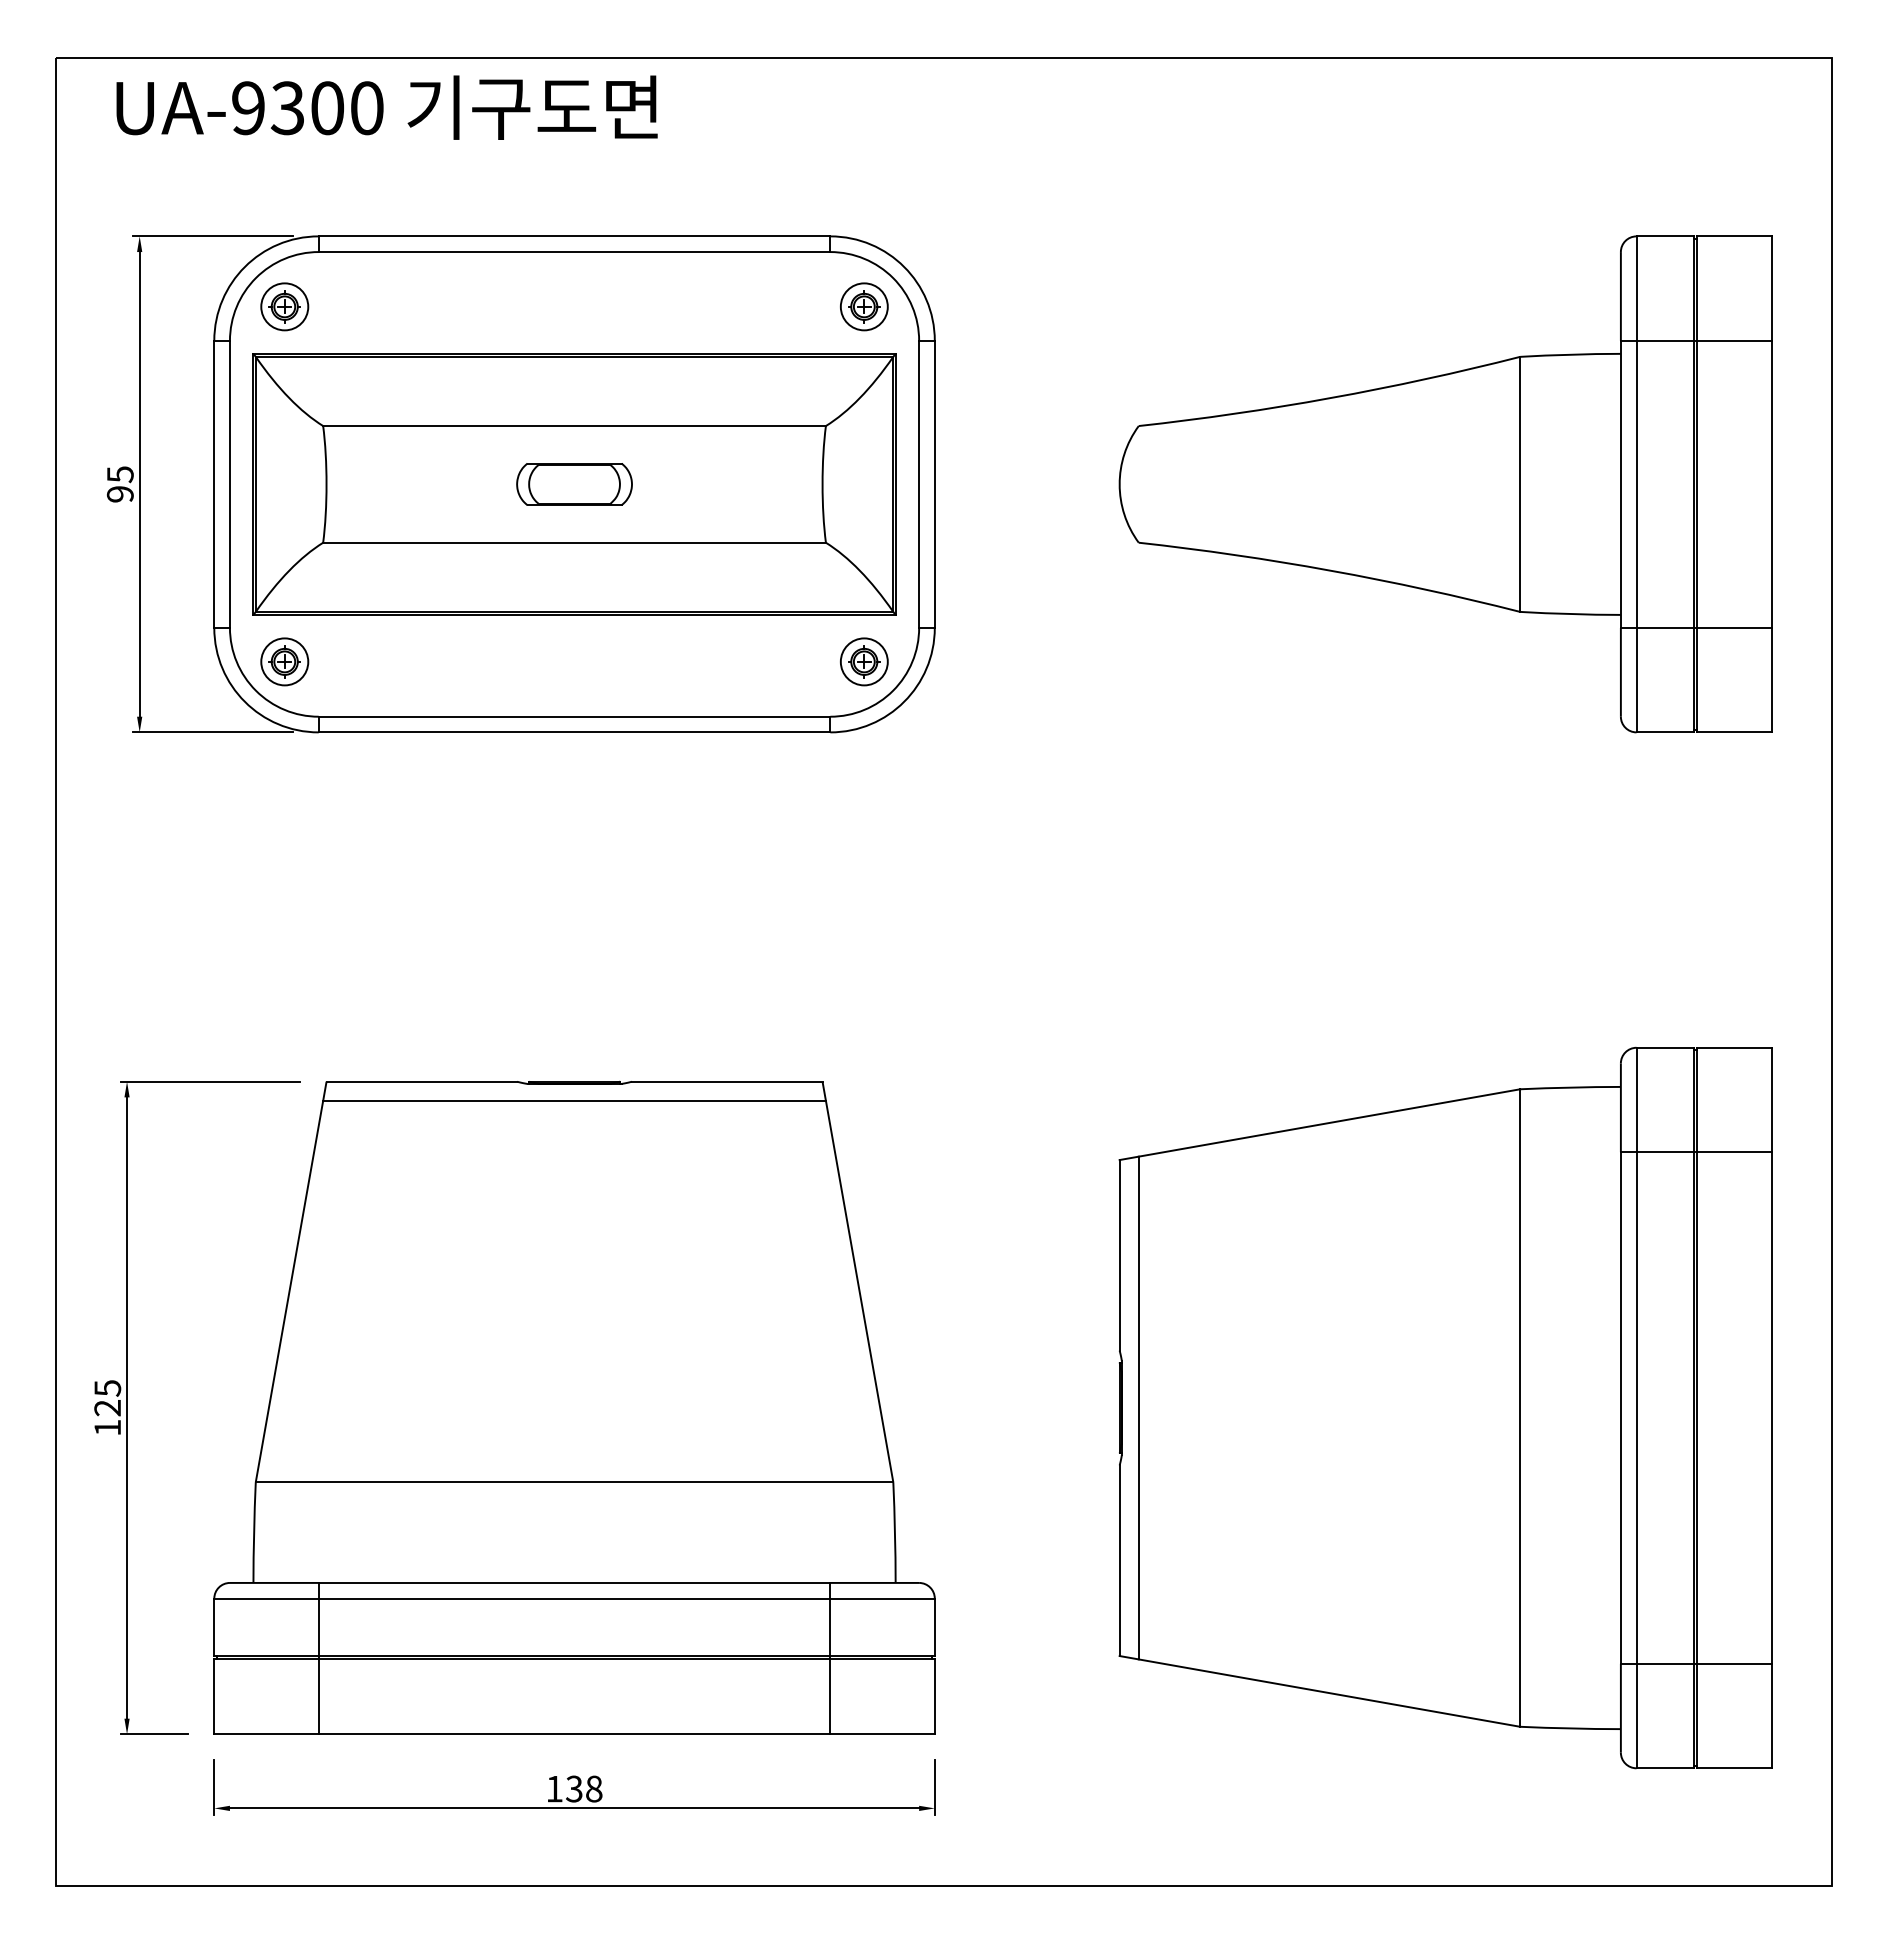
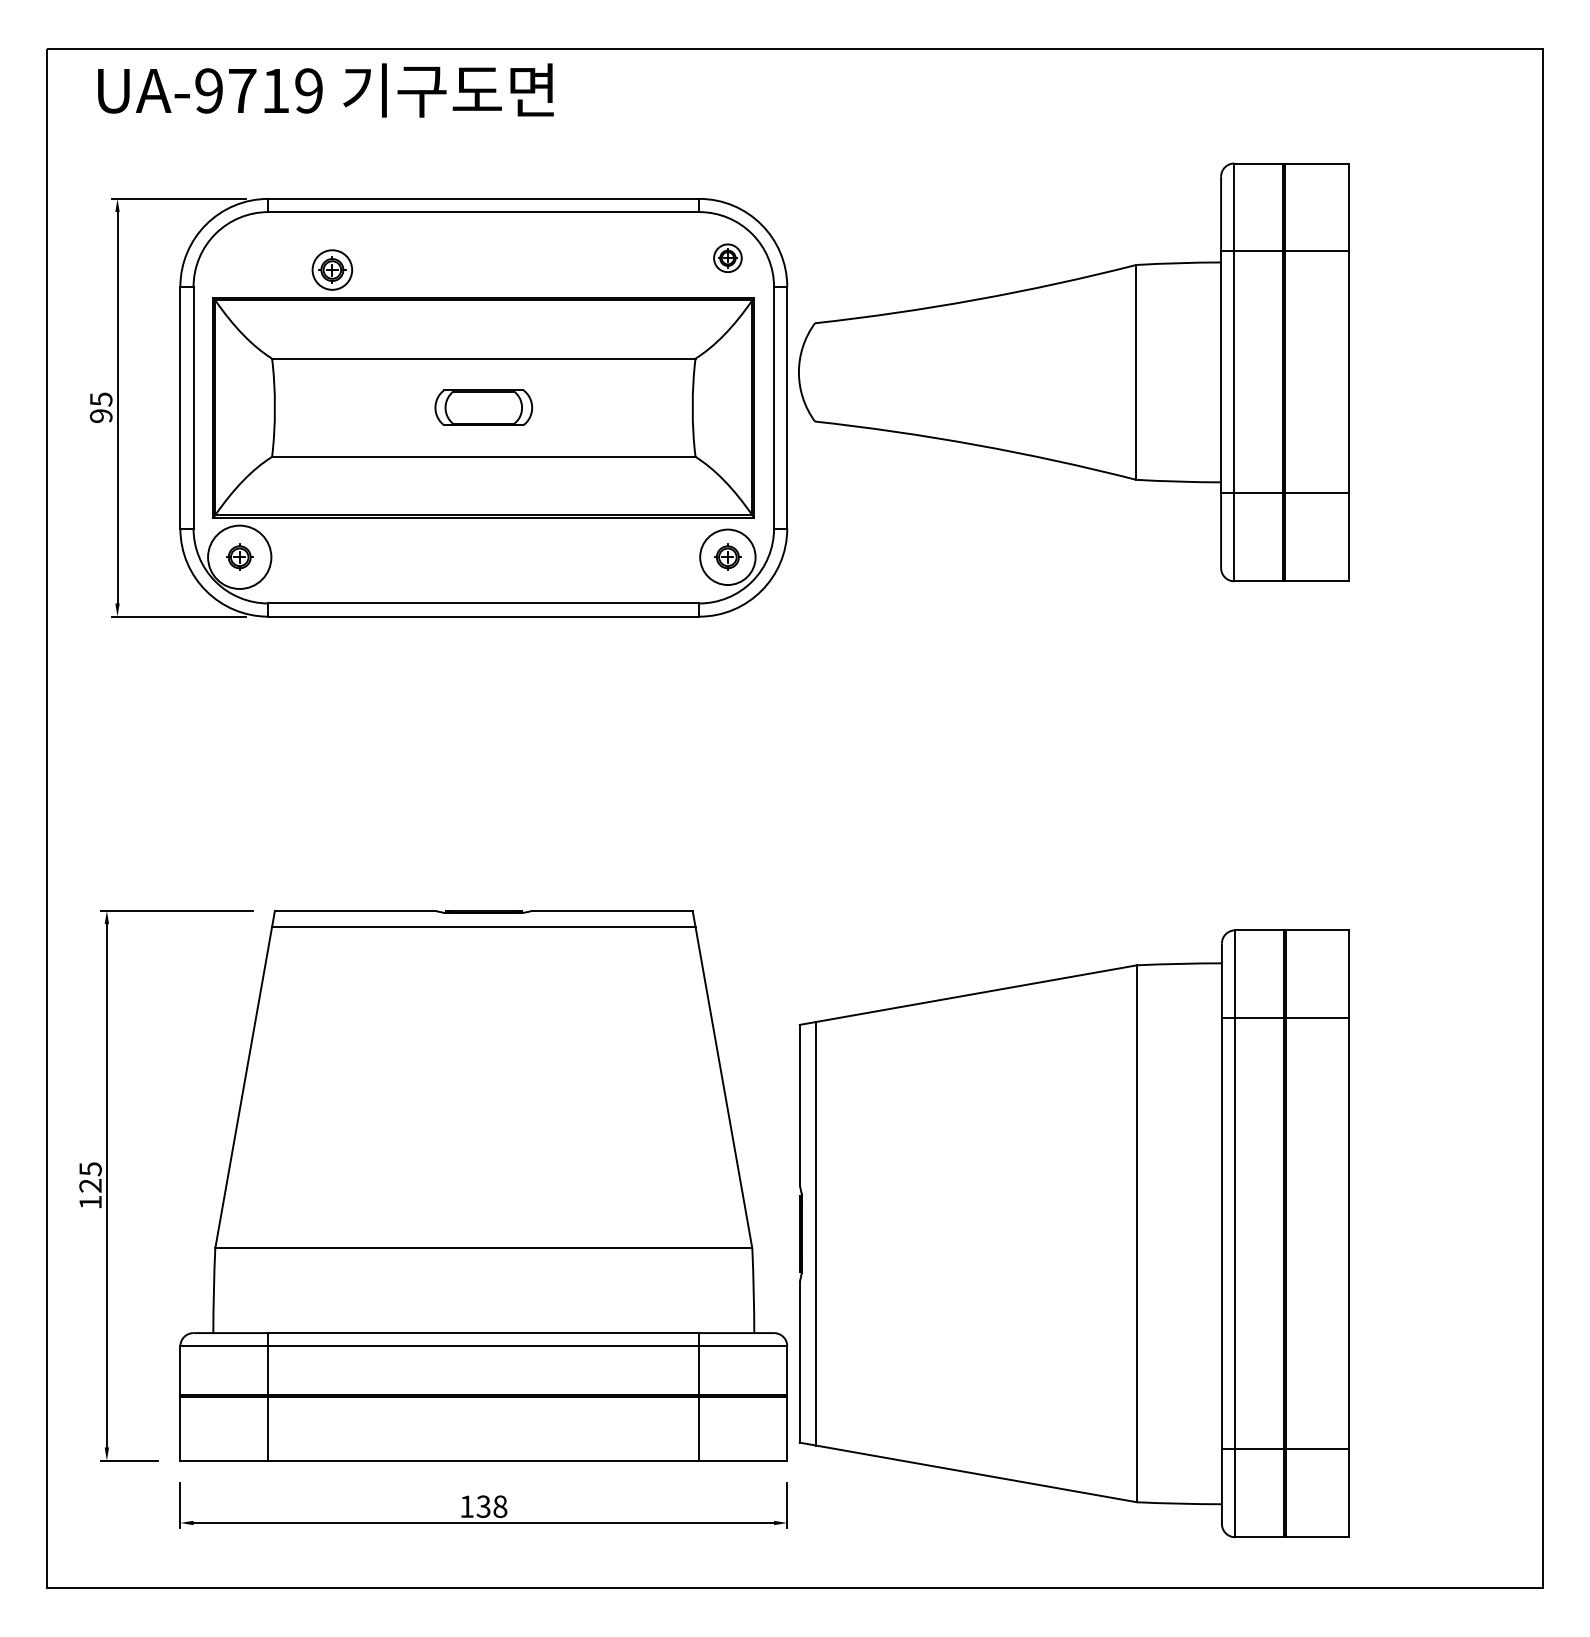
text: (326, 108) -> (274, 91), UA-9300 -> UA-9719
part: (284, 306) -> (332, 269), moved
part: (864, 306) -> (728, 257), size x0.7
part: (1445, 484) -> (1073, 372), moved
circle: (284, 661) -> (239, 556), size x1.6
circle: (863, 661) -> (727, 556), size x1.4
part: (1445, 1407) -> (1074, 1233), moved

